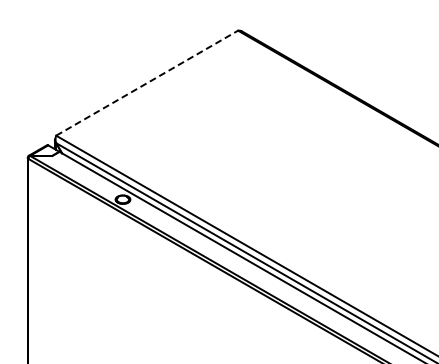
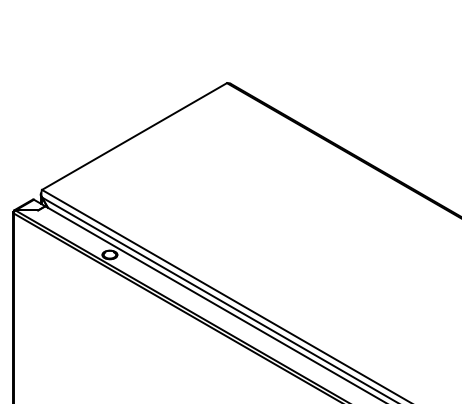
line: (147, 83) -> (134, 136), dashed -> solid

